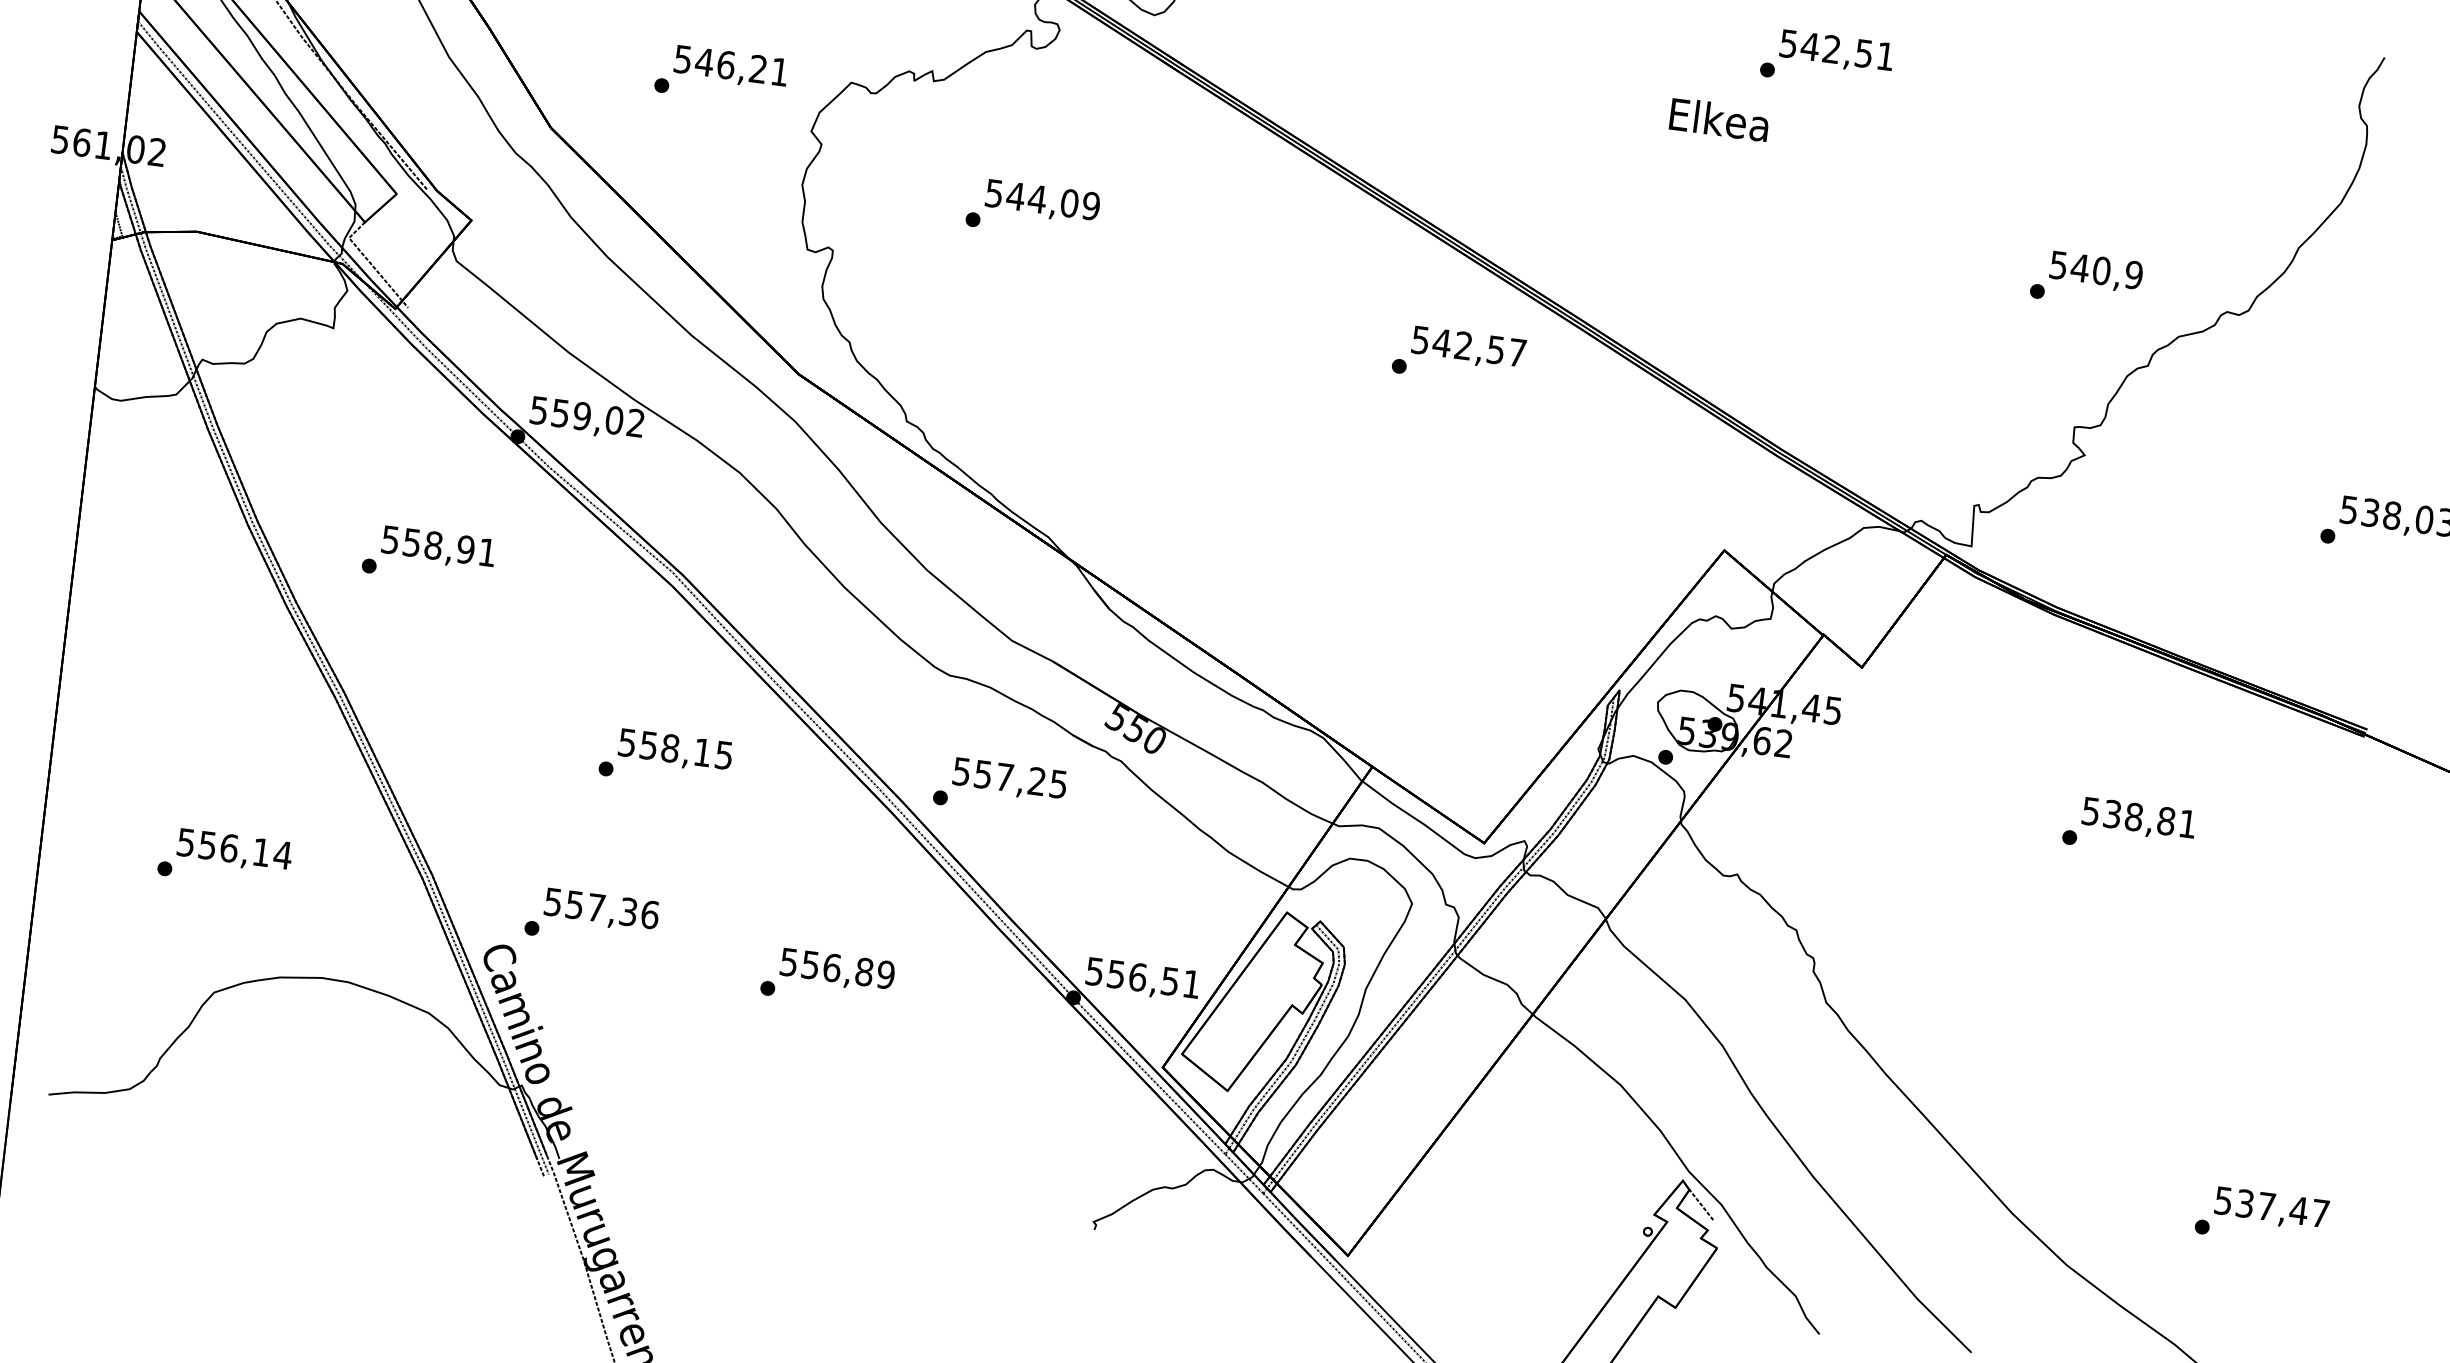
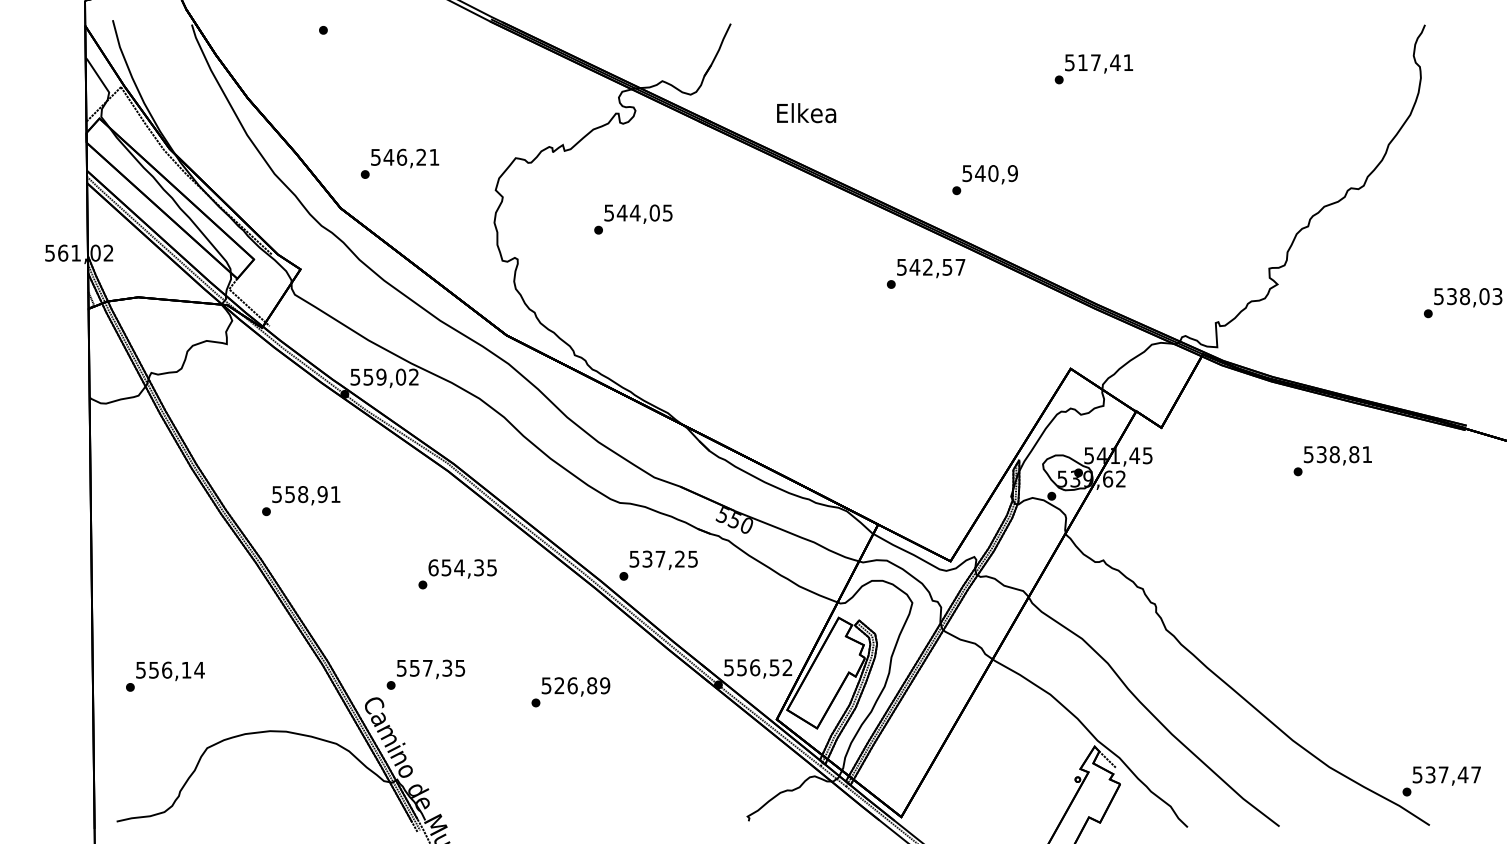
text: (1836, 49) -> (1098, 62), 542,51 -> 517,41
text: (720, 74) -> (399, 163), moved
text: (1719, 120) -> (806, 113), moved
text: (1090, 205) -> (667, 212), 544,09 -> 544,05
text: (2085, 280) -> (984, 180), moved
text: (1459, 355) -> (926, 273), moved
text: (429, 556) -> (301, 501), moved
text: (663, 747) -> (455, 567), 558,15 -> 654,35
text: (983, 773) -> (647, 558), 557,25 -> 537,25
text: (2128, 827) -> (1332, 461), moved
text: (225, 858) -> (165, 676), moved
text: (650, 913) -> (460, 667), 557,36 -> 557,35
text: (810, 964) -> (559, 685), 556,89 -> 526,89
text: (1191, 983) -> (787, 667), 556,51 -> 556,52
text: (2261, 1217) -> (1441, 781), moved

